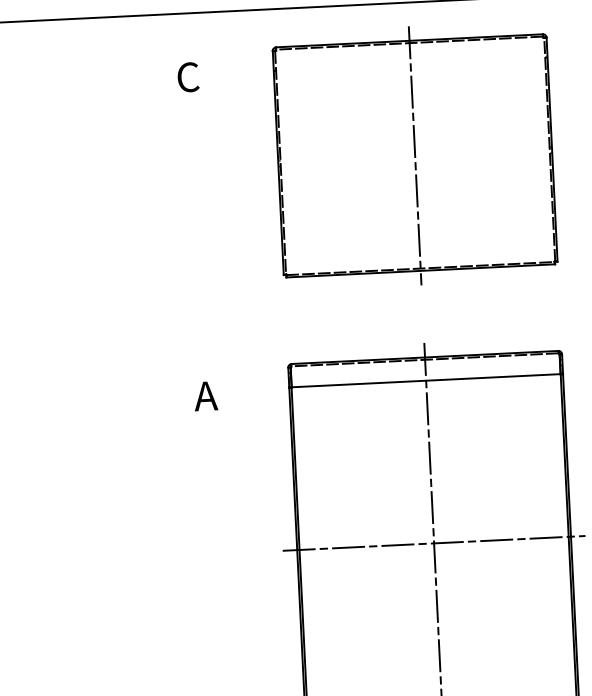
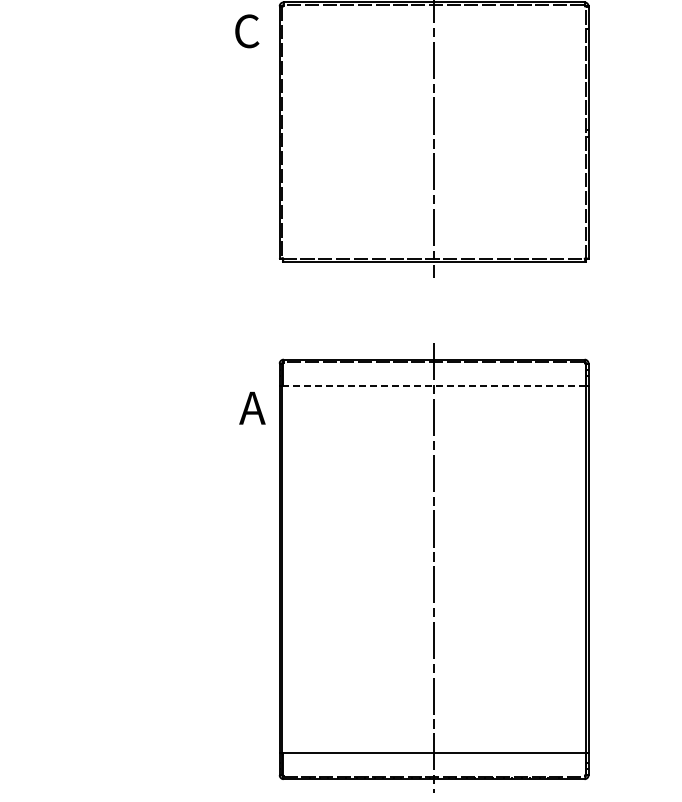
text: (188, 77) -> (247, 31), moved
line: (426, 380) -> (434, 385), solid -> dashed
text: (205, 395) -> (252, 407), moved
line: (433, 543) -> (433, 569), removed

